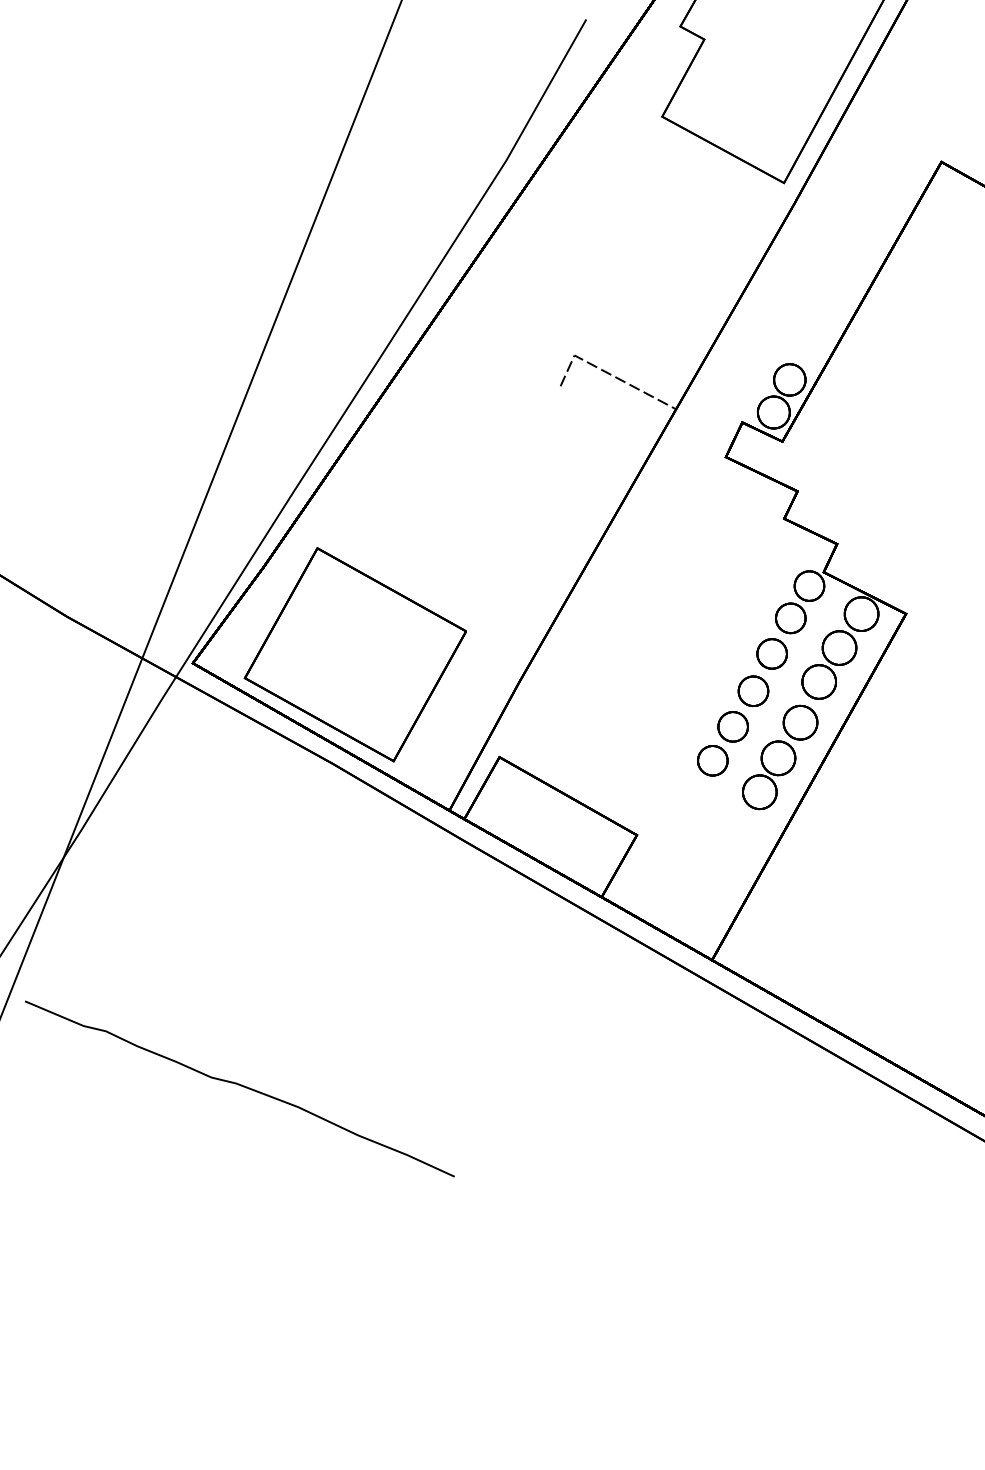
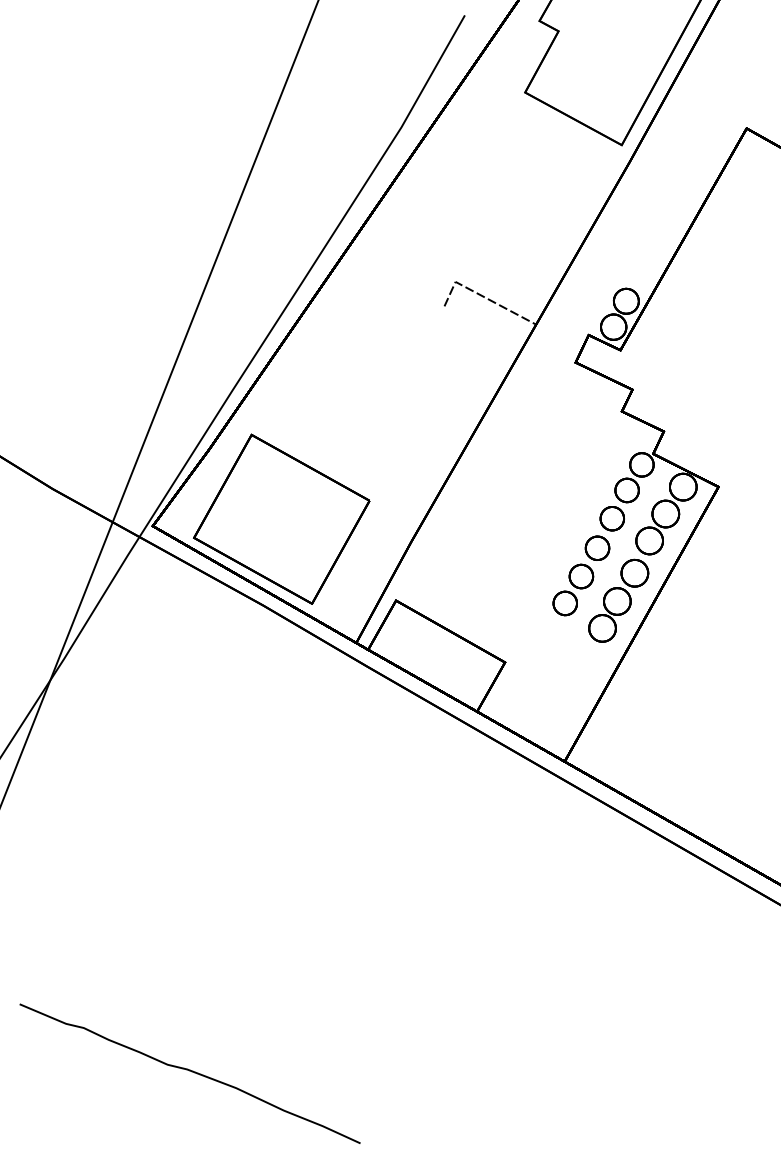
curve: (239, 1086) -> (189, 1071), moved

